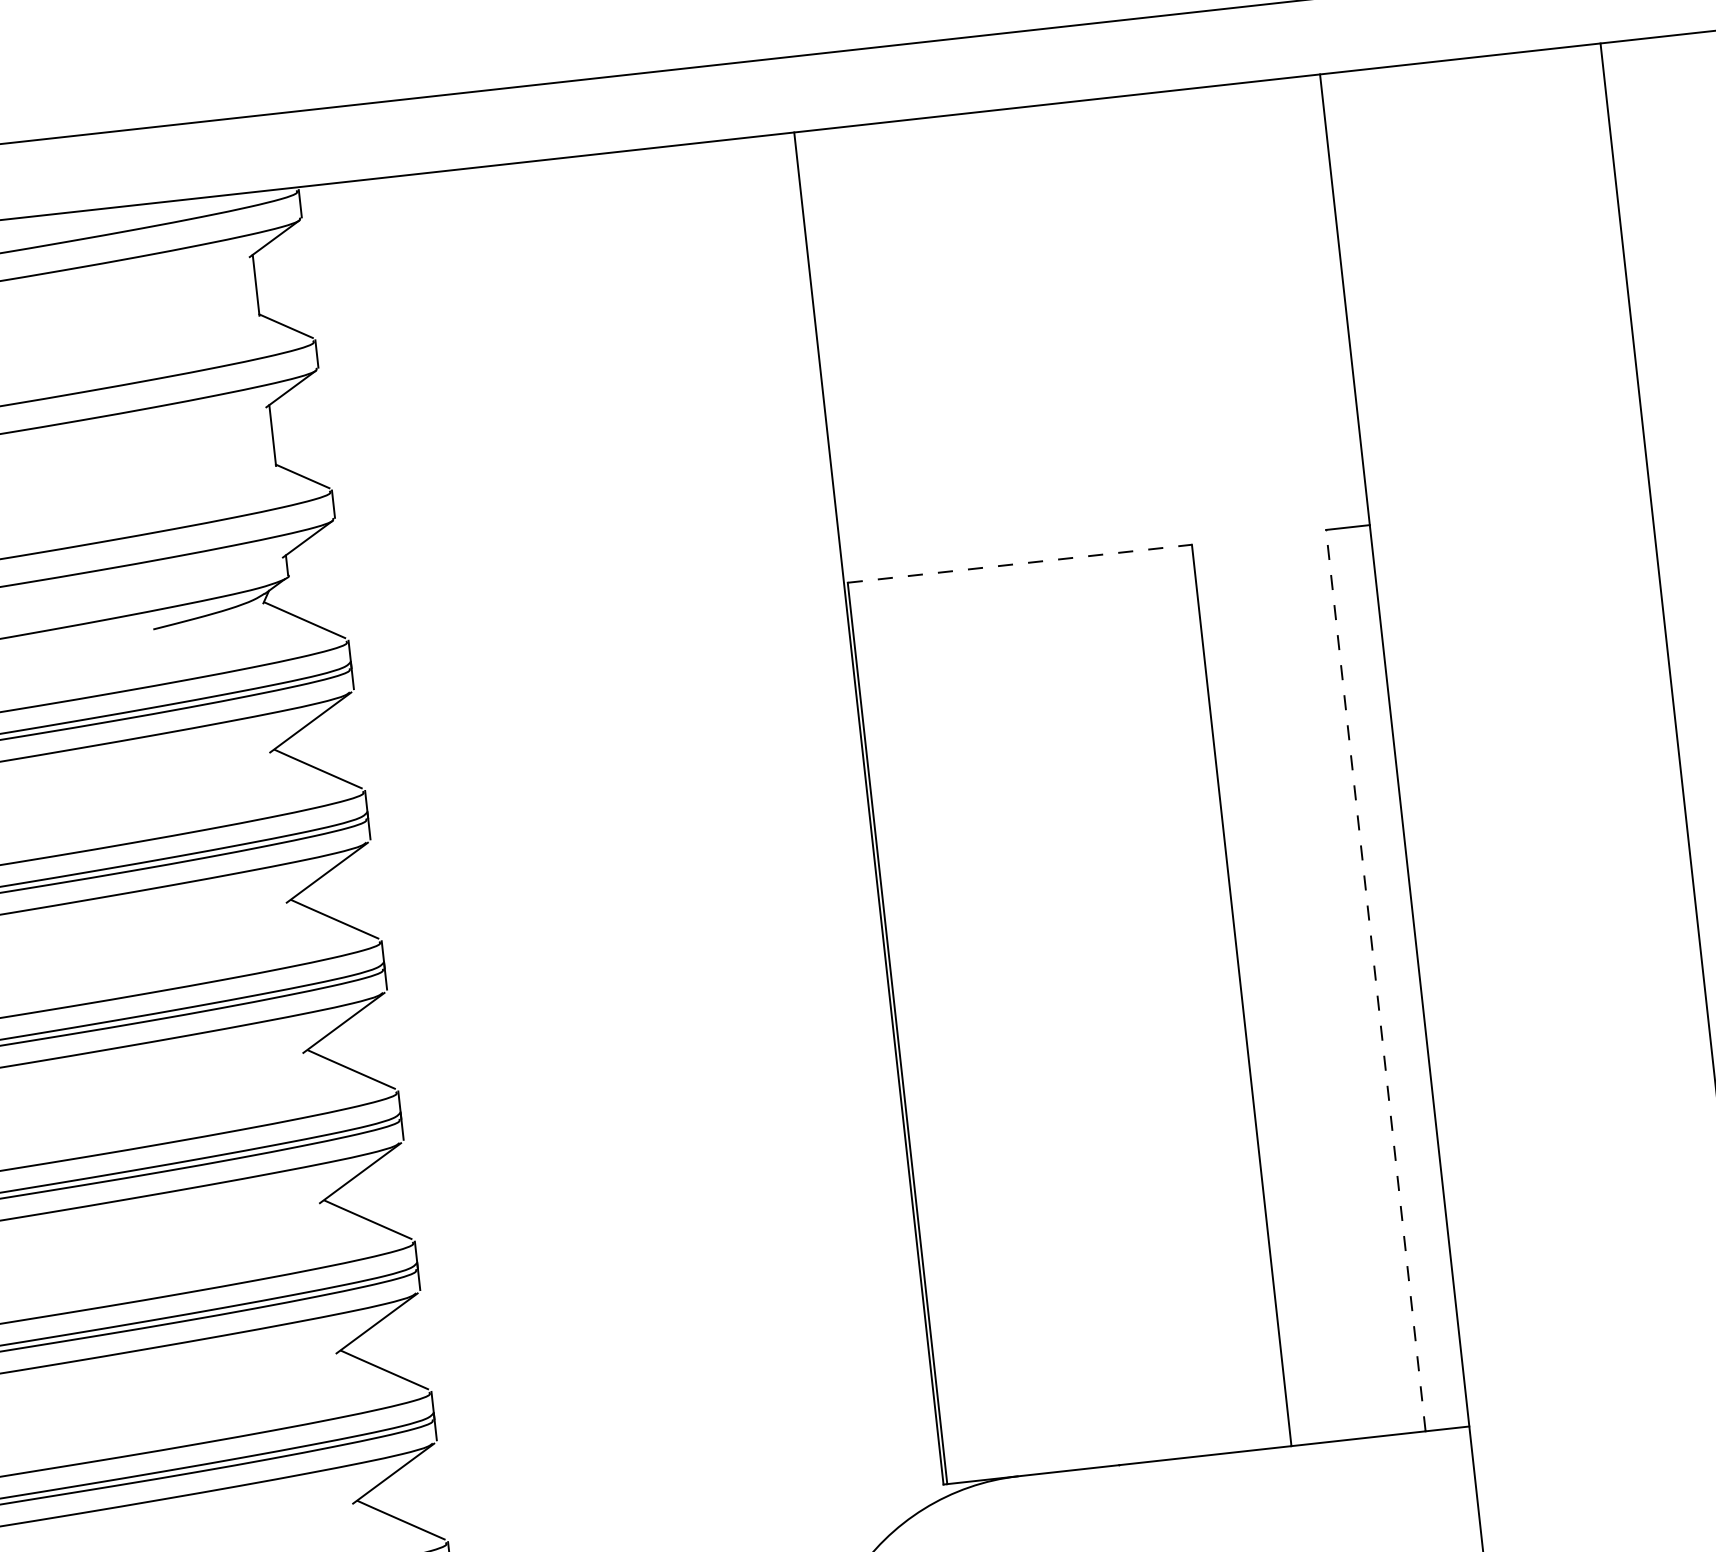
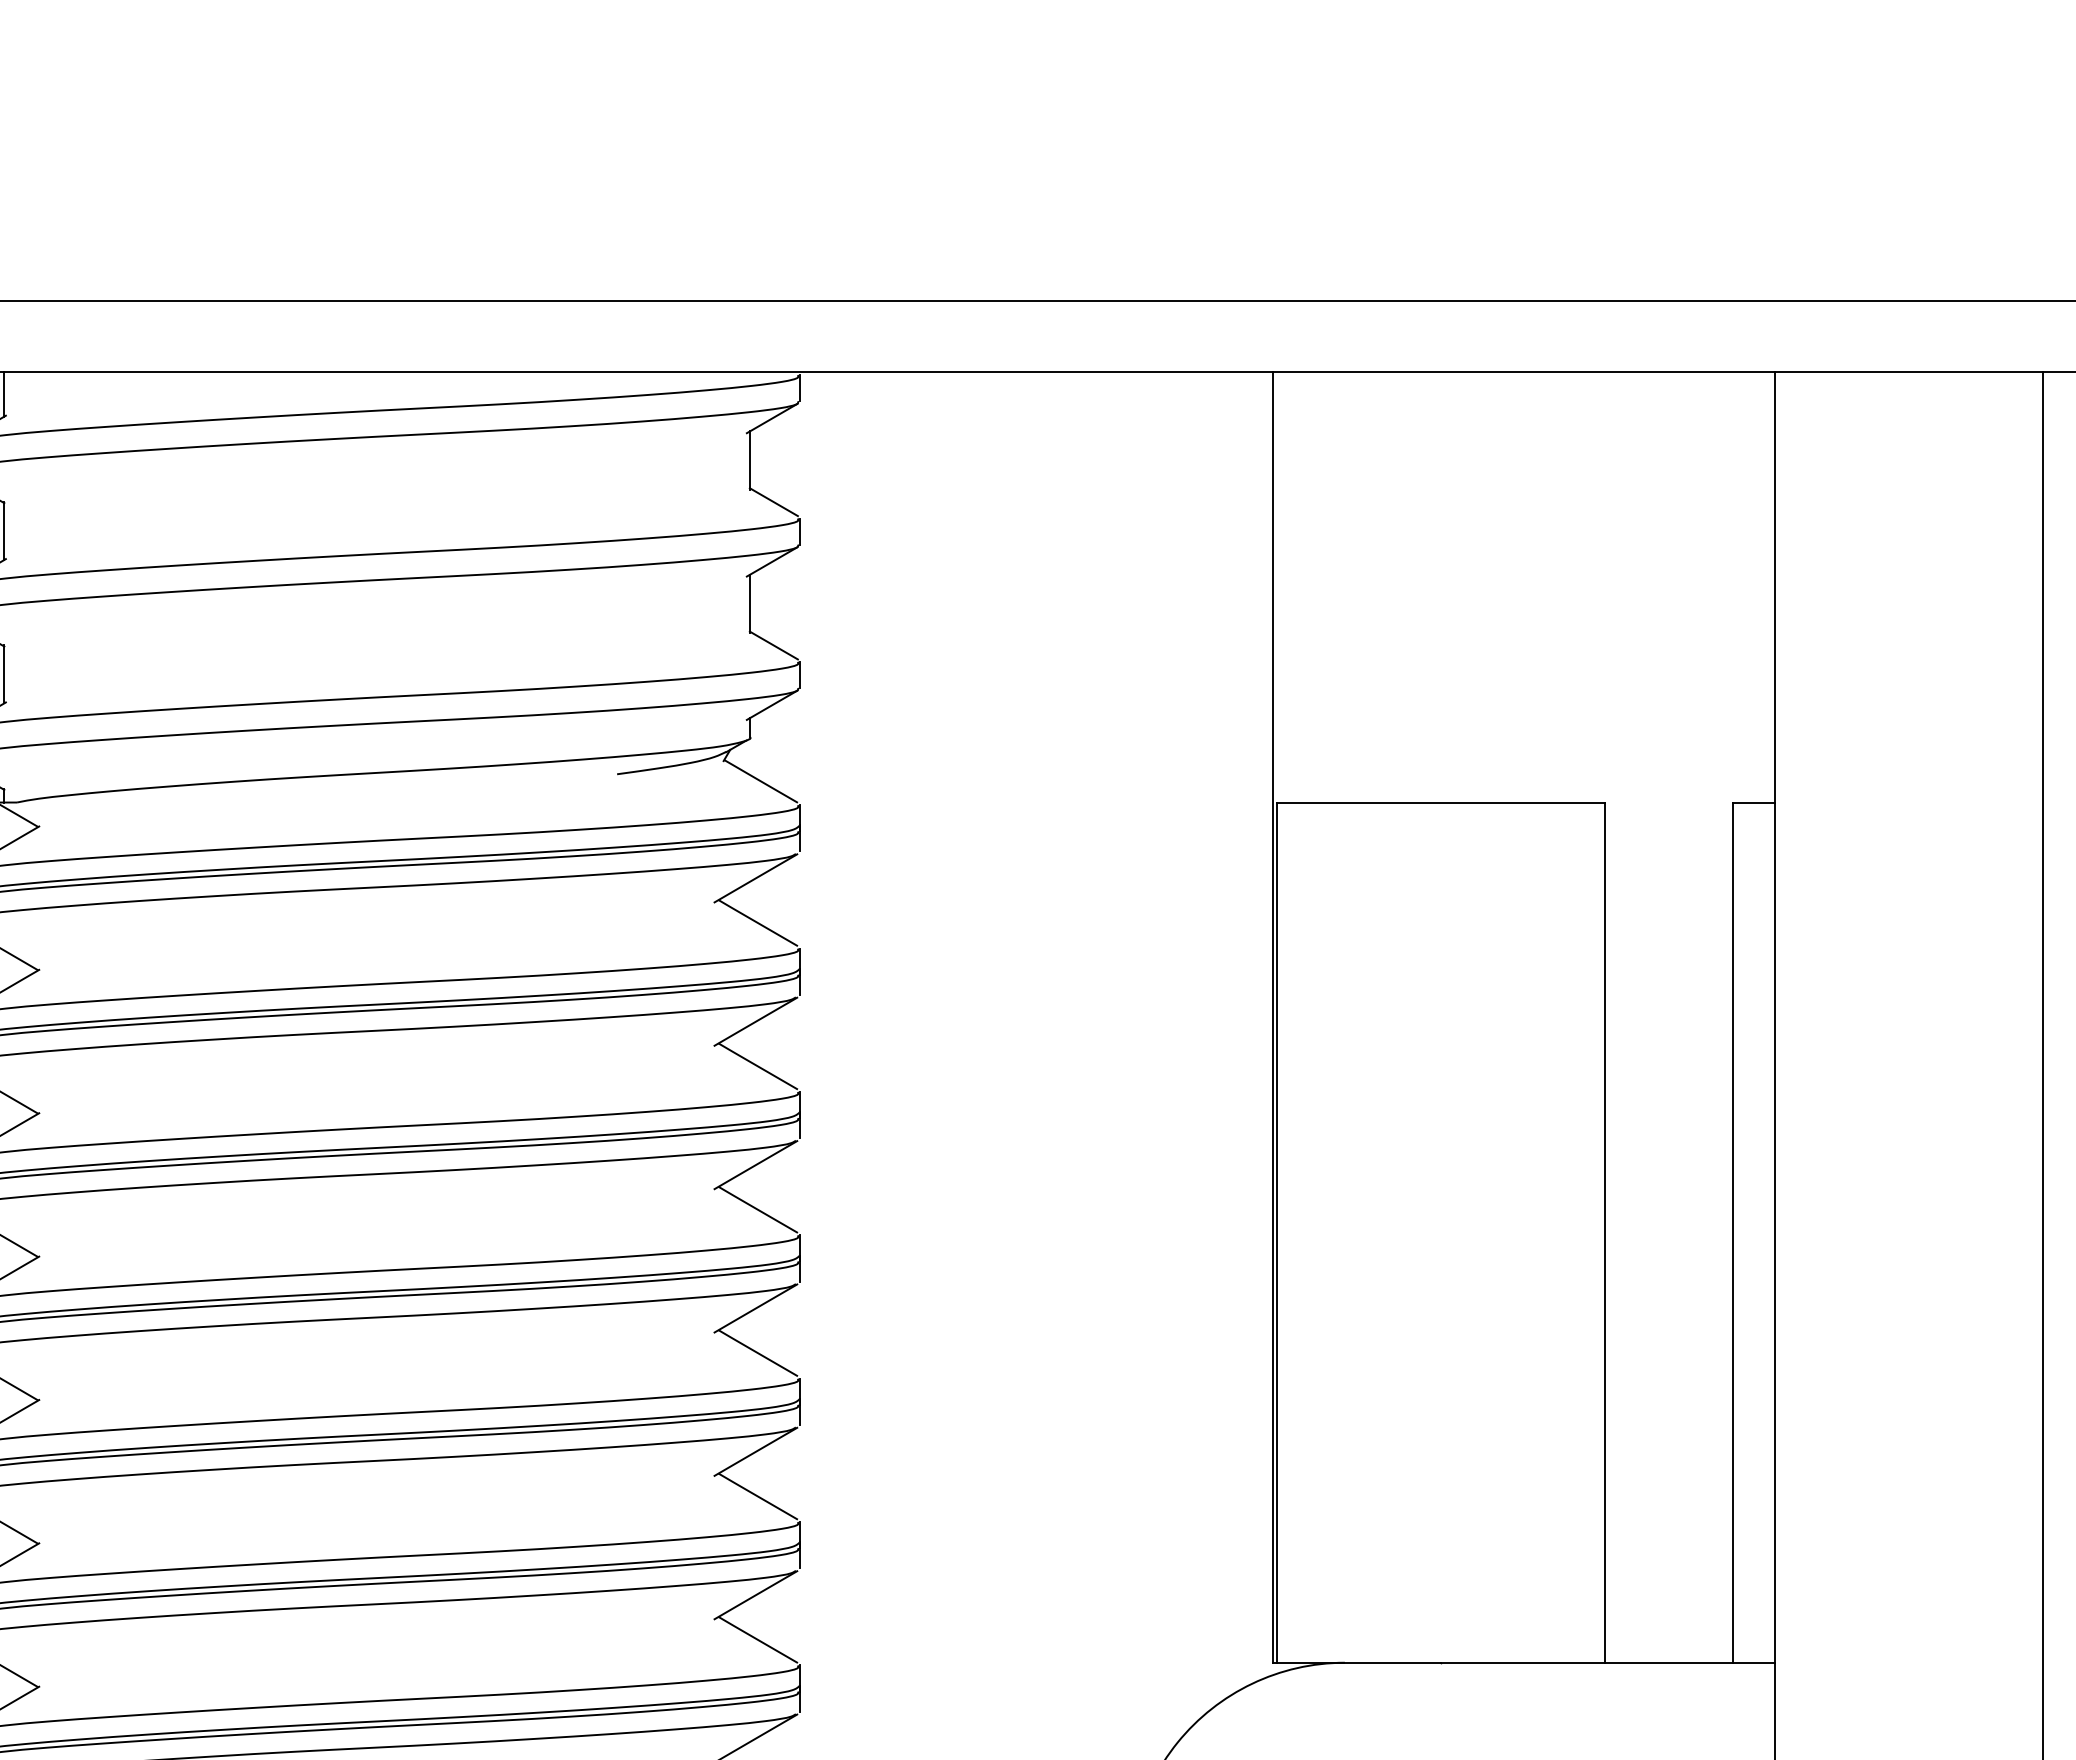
line: (1020, 563) -> (1441, 802), dashed -> solid
line: (1376, 980) -> (1733, 1232), dashed -> solid

